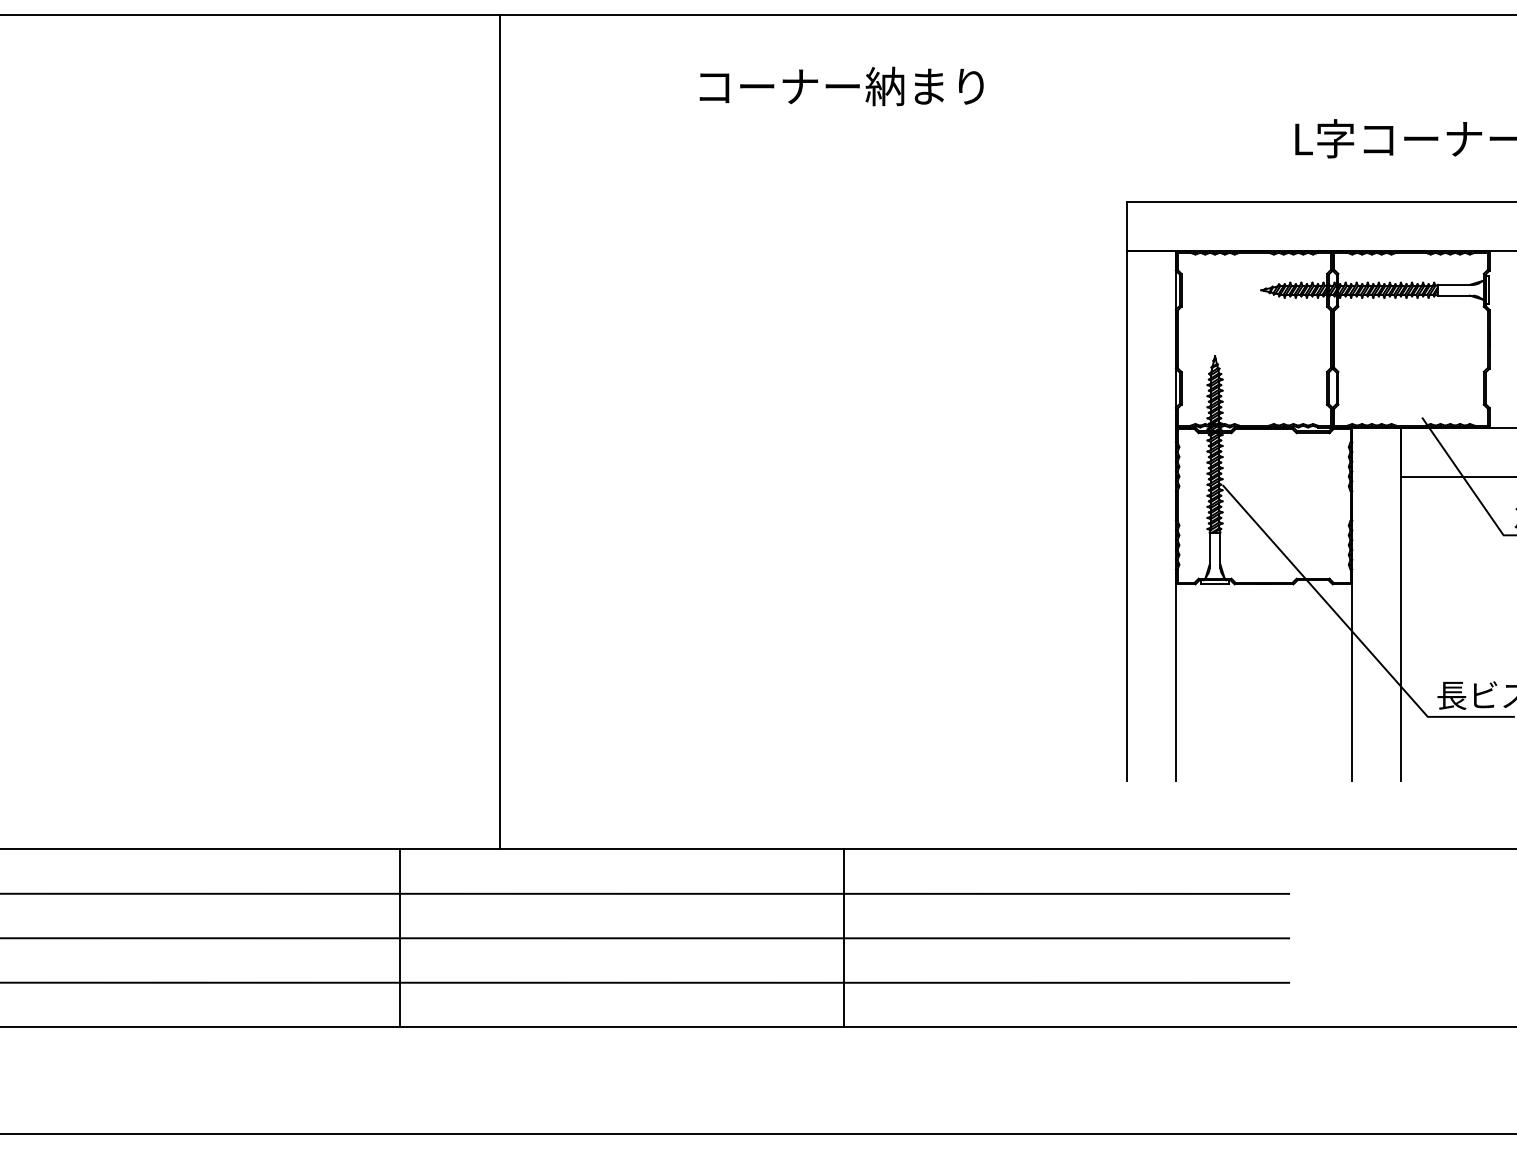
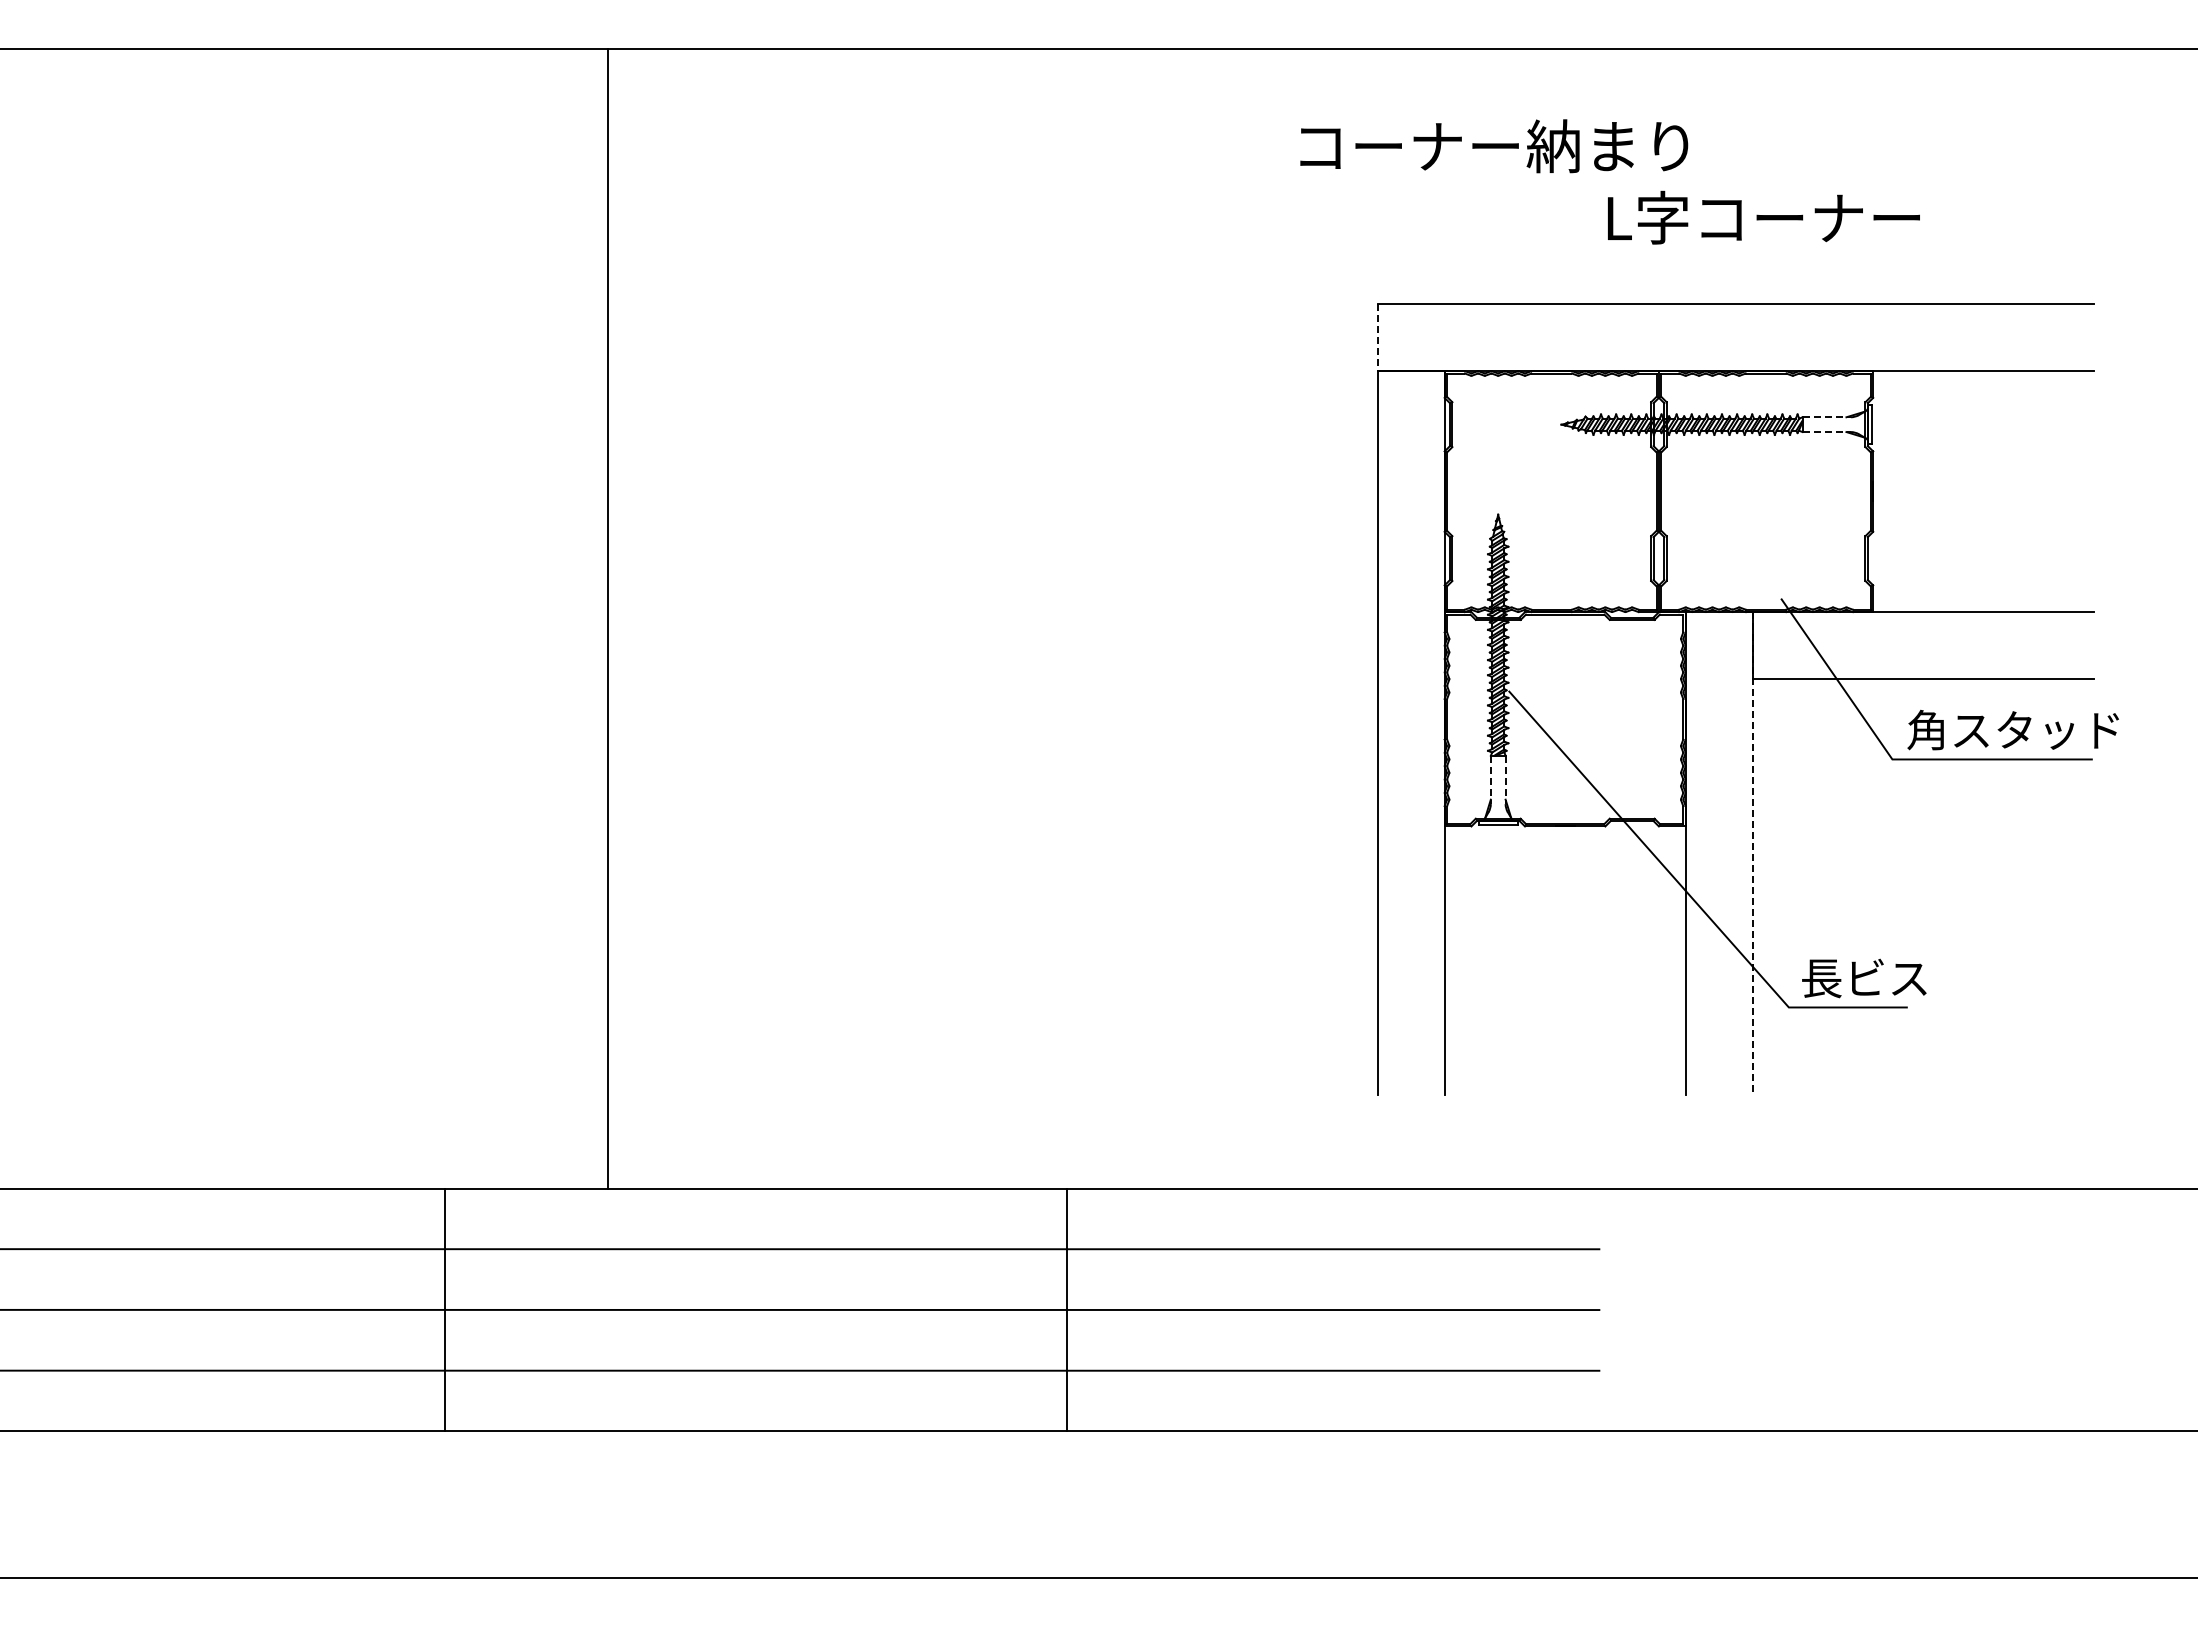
text: (841, 86) -> (1494, 146), moved
line: (1126, 227) -> (1377, 338), solid -> dashed
line: (1456, 285) -> (1827, 417), solid -> dashed
line: (1456, 296) -> (1827, 432), solid -> dashed
line: (499, 432) -> (607, 618), moved
line: (1209, 550) -> (1490, 780), solid -> dashed
line: (1220, 550) -> (1505, 780), solid -> dashed
line: (1401, 604) -> (1752, 854), solid -> dashed
line: (399, 937) -> (445, 1309), moved
line: (844, 937) -> (1066, 1309), moved

